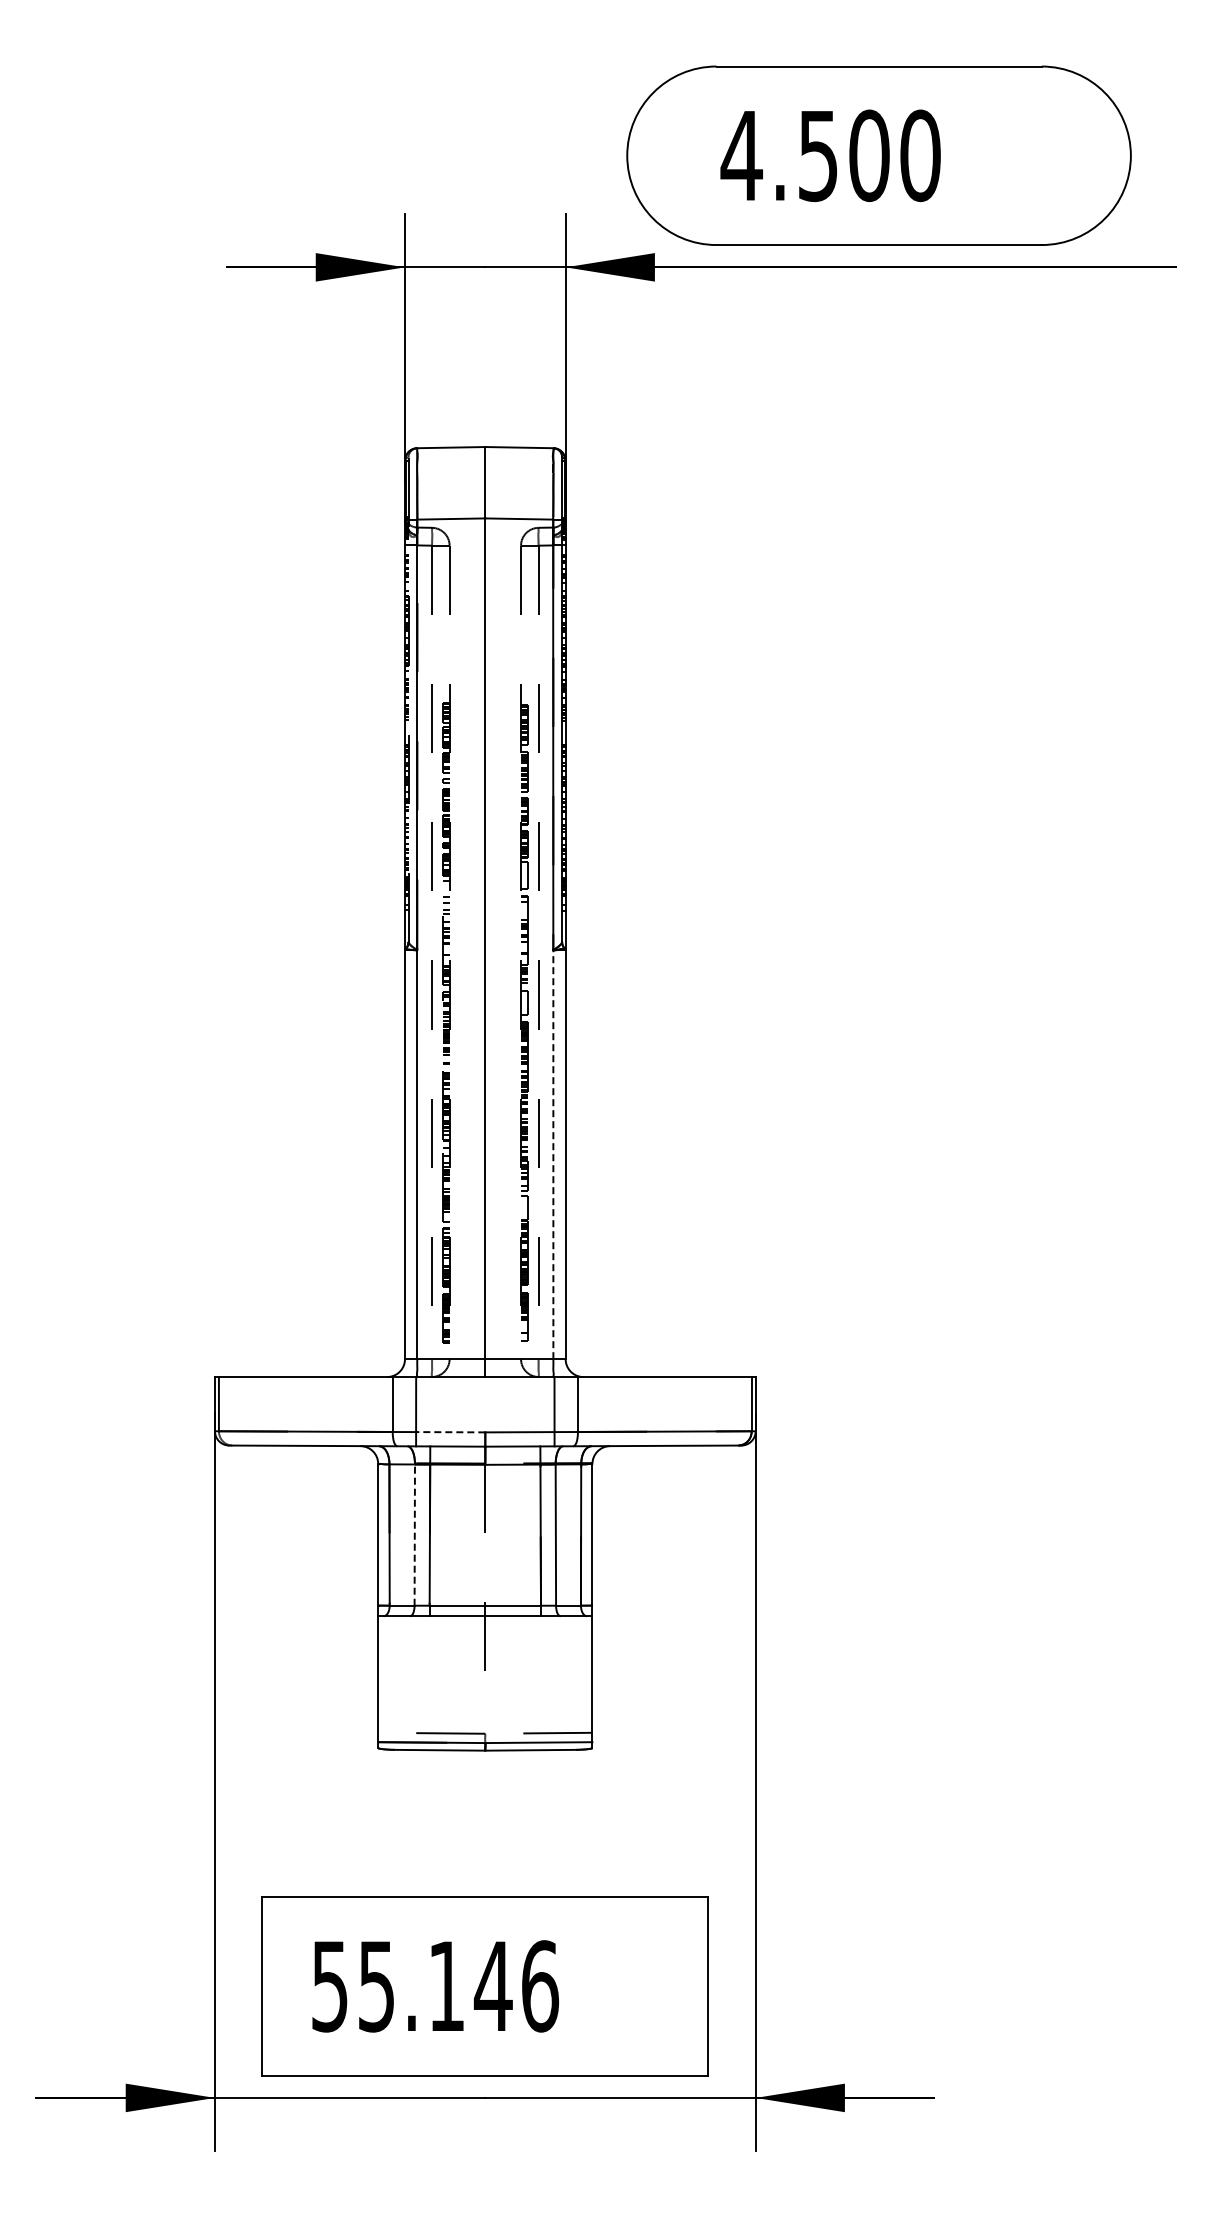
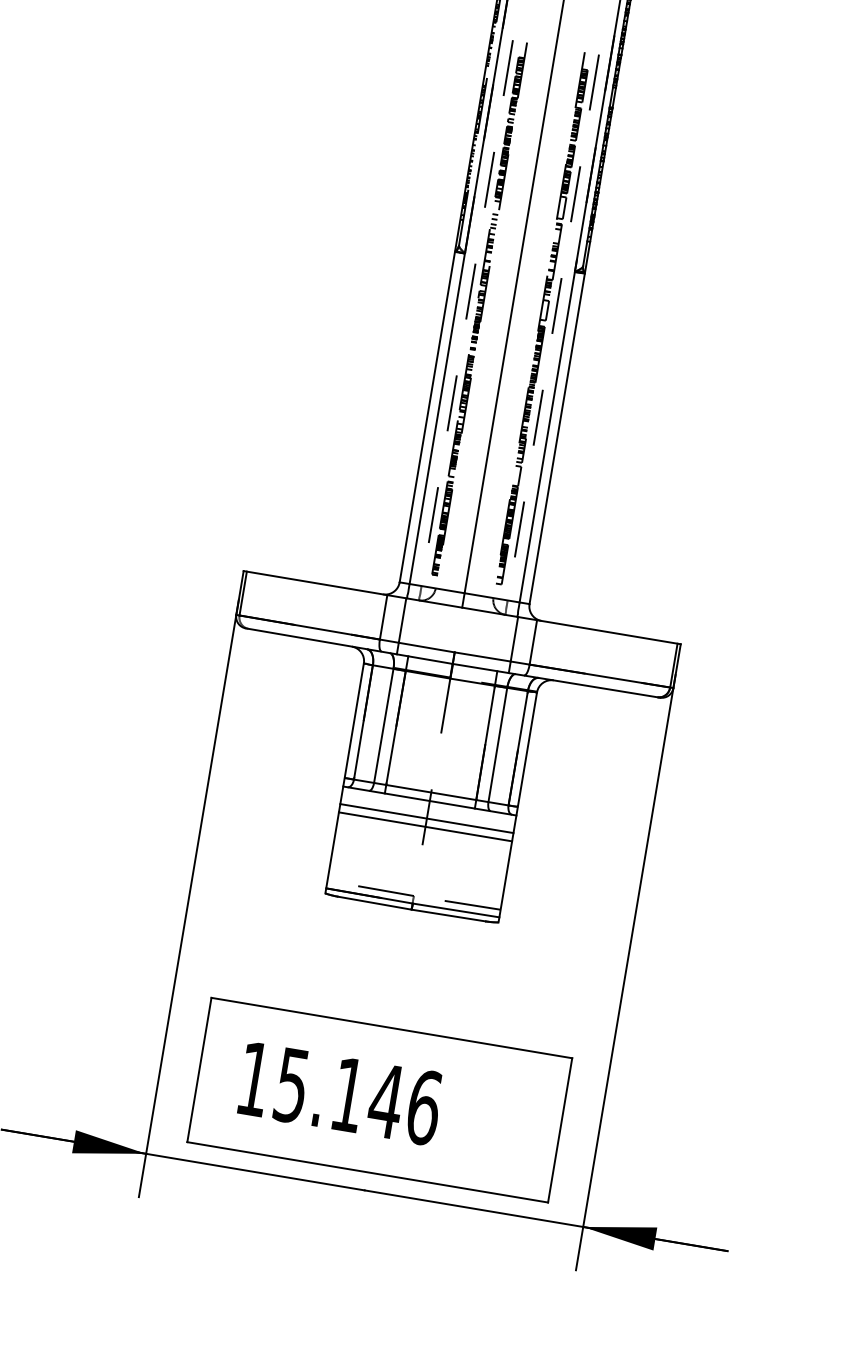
line: (553, 1154) -> (547, 436), dashed -> solid
line: (450, 1432) -> (426, 647), dashed -> solid
line: (414, 1535) -> (383, 726), dashed -> solid
line: (485, 1637) -> (427, 818), added
line: (485, 1648) -> (425, 827), added
text: (329, 1986) -> (253, 1079), 55.146 -> 15.146

